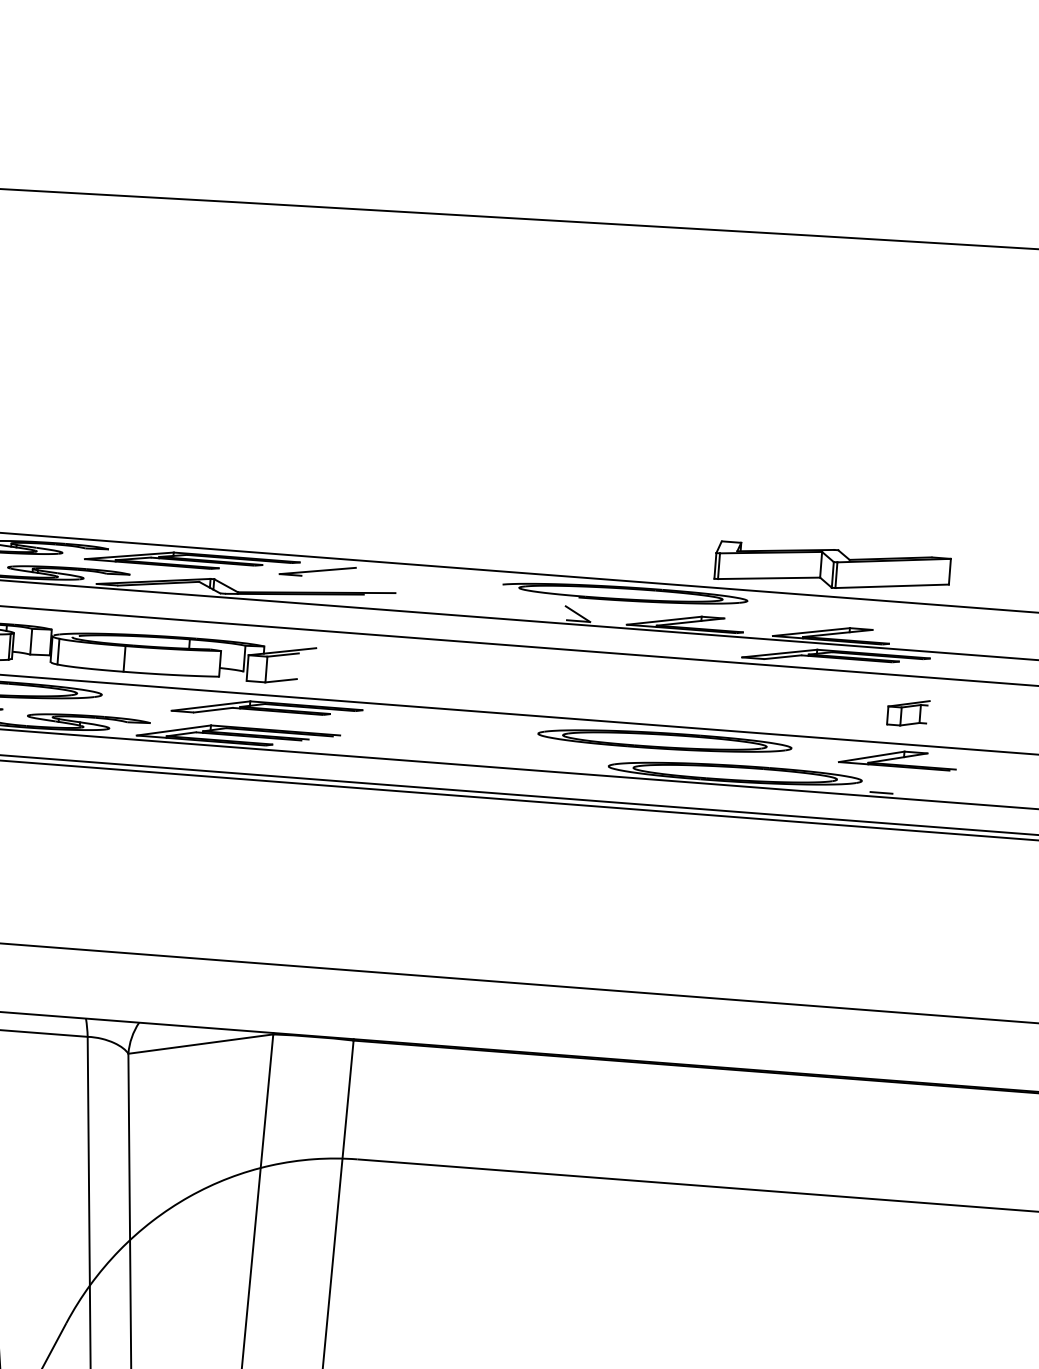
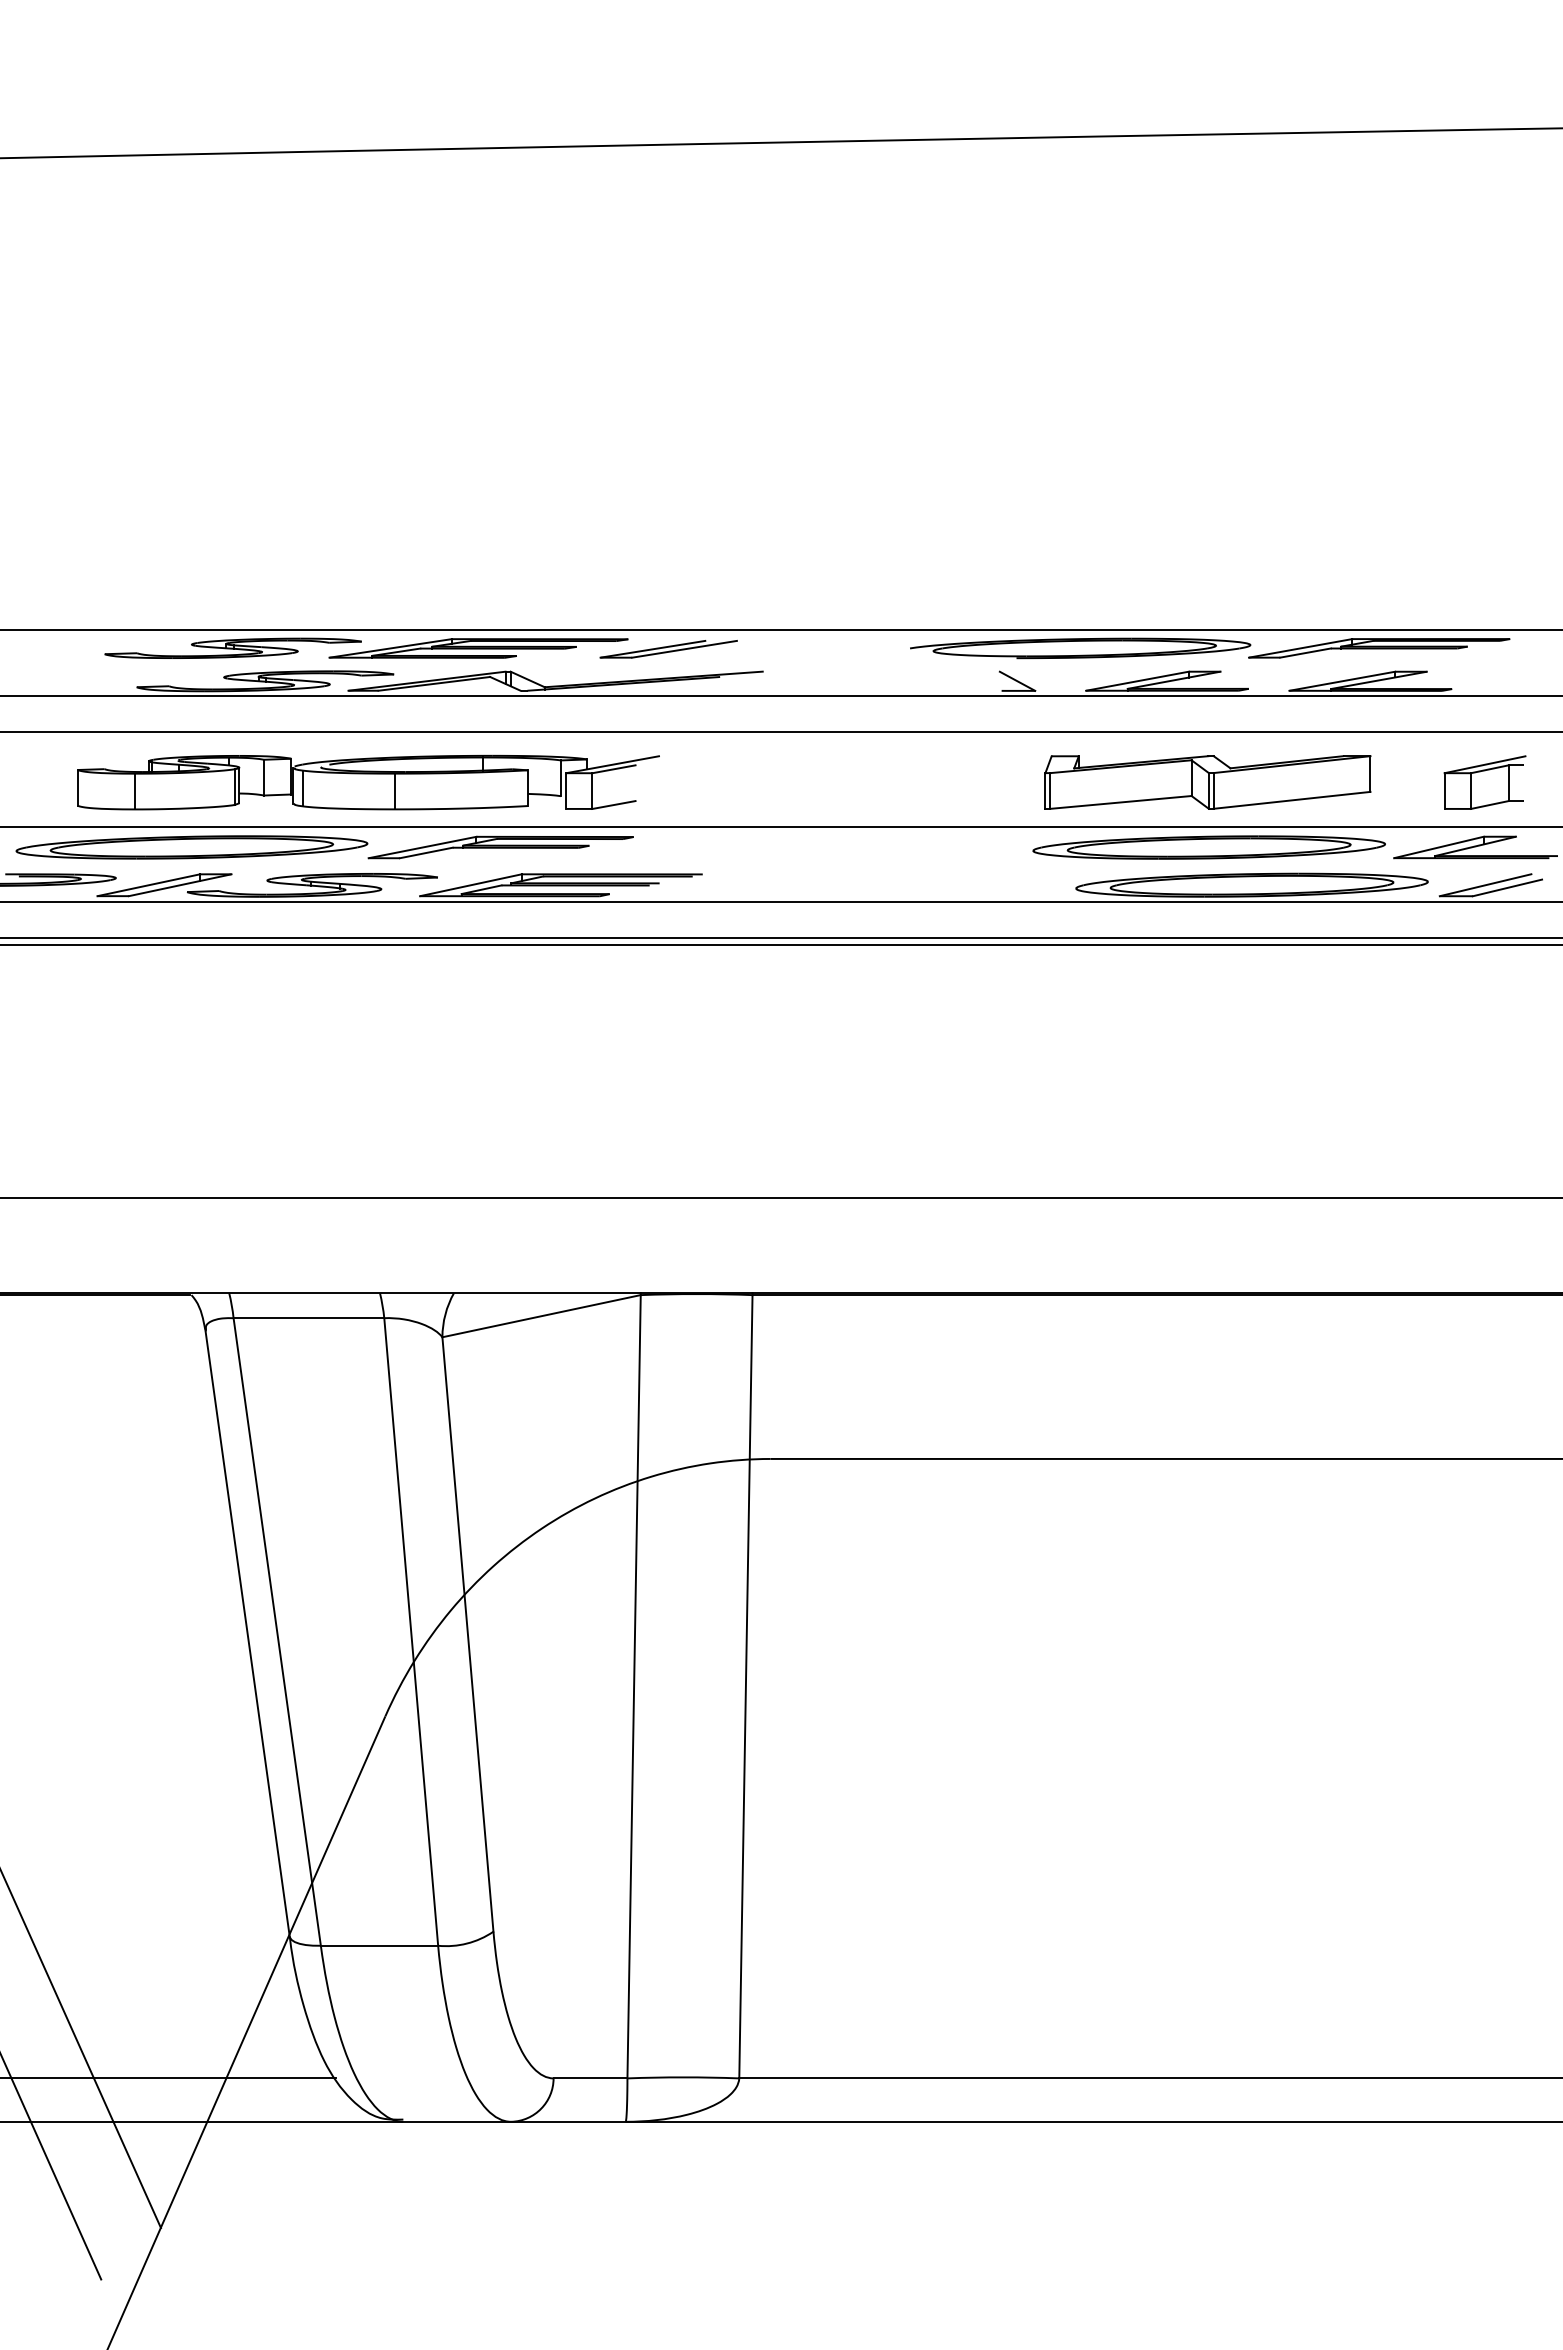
part: (832, 568) -> (1207, 782), moved
line: (340, 572) -> (684, 648), added
part: (836, 658) -> (1379, 648), moved
part: (266, 710) -> (500, 847), moved
part: (908, 712) -> (1484, 782), size x1.43
part: (664, 740) -> (1208, 847), moved
line: (903, 786) -> (1485, 885), added
line: (918, 789) -> (1507, 887), added

